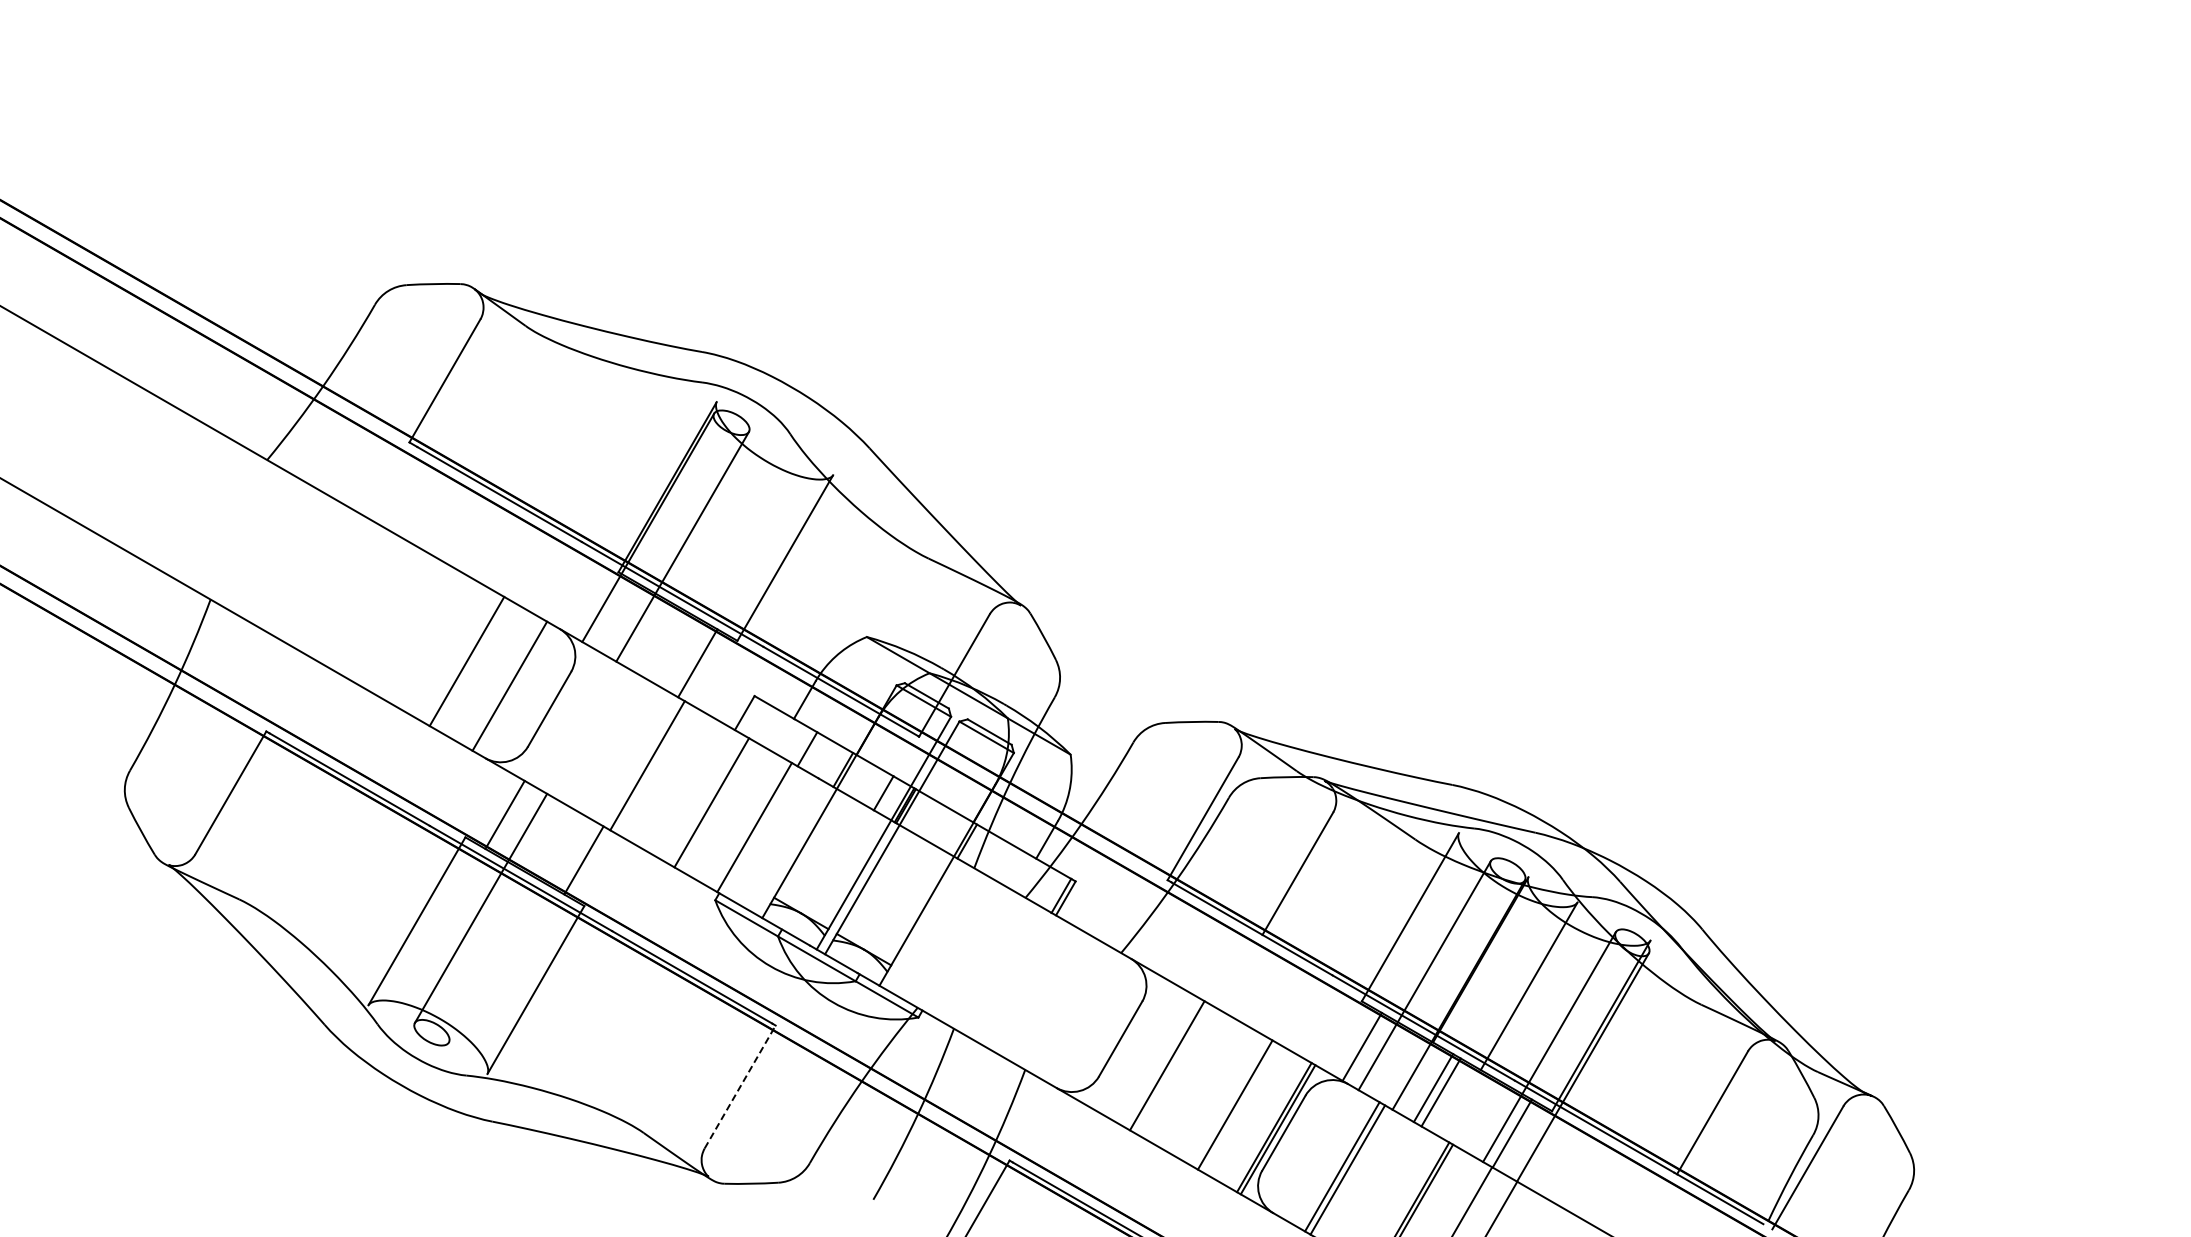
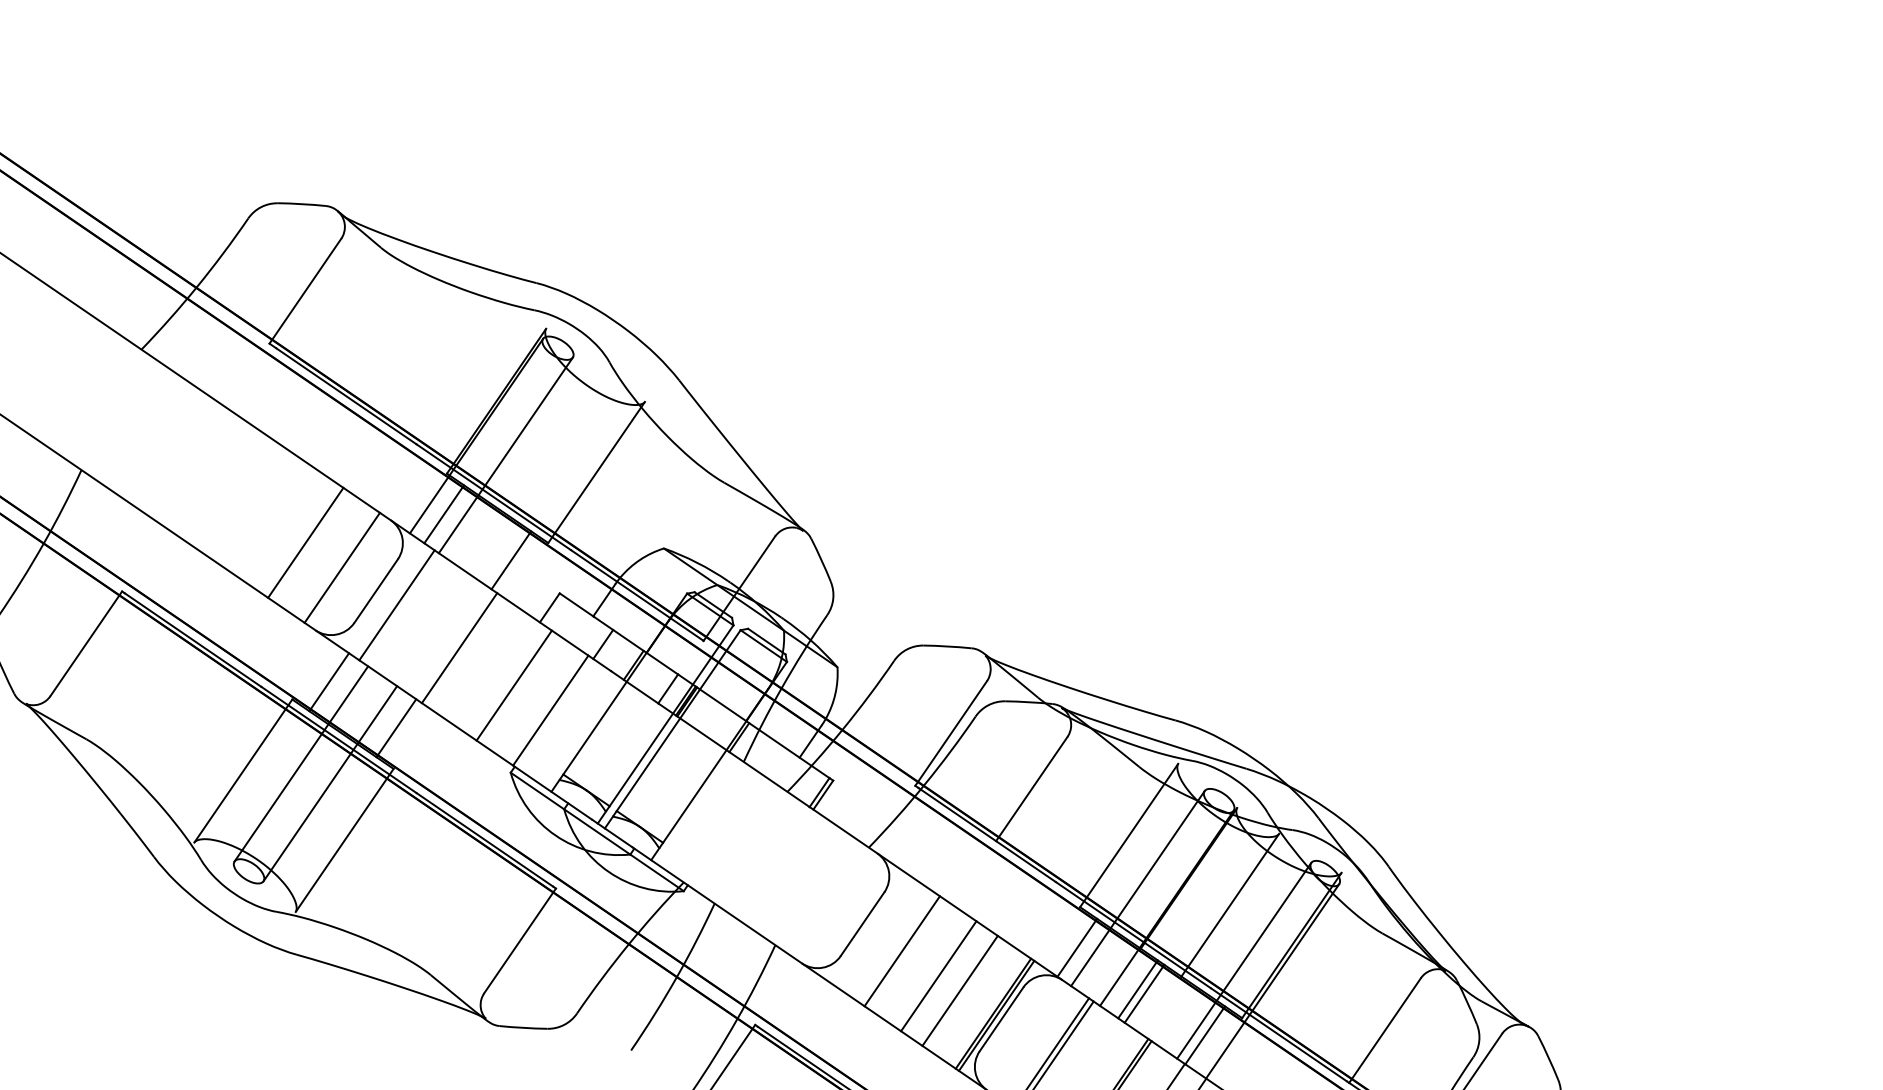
line: (618, 617) -> (443, 514), added
line: (573, 722) -> (396, 604), added
line: (514, 927) -> (329, 783), added
line: (740, 1086) -> (520, 940), dashed -> solid
line: (1209, 1090) -> (938, 976), added

